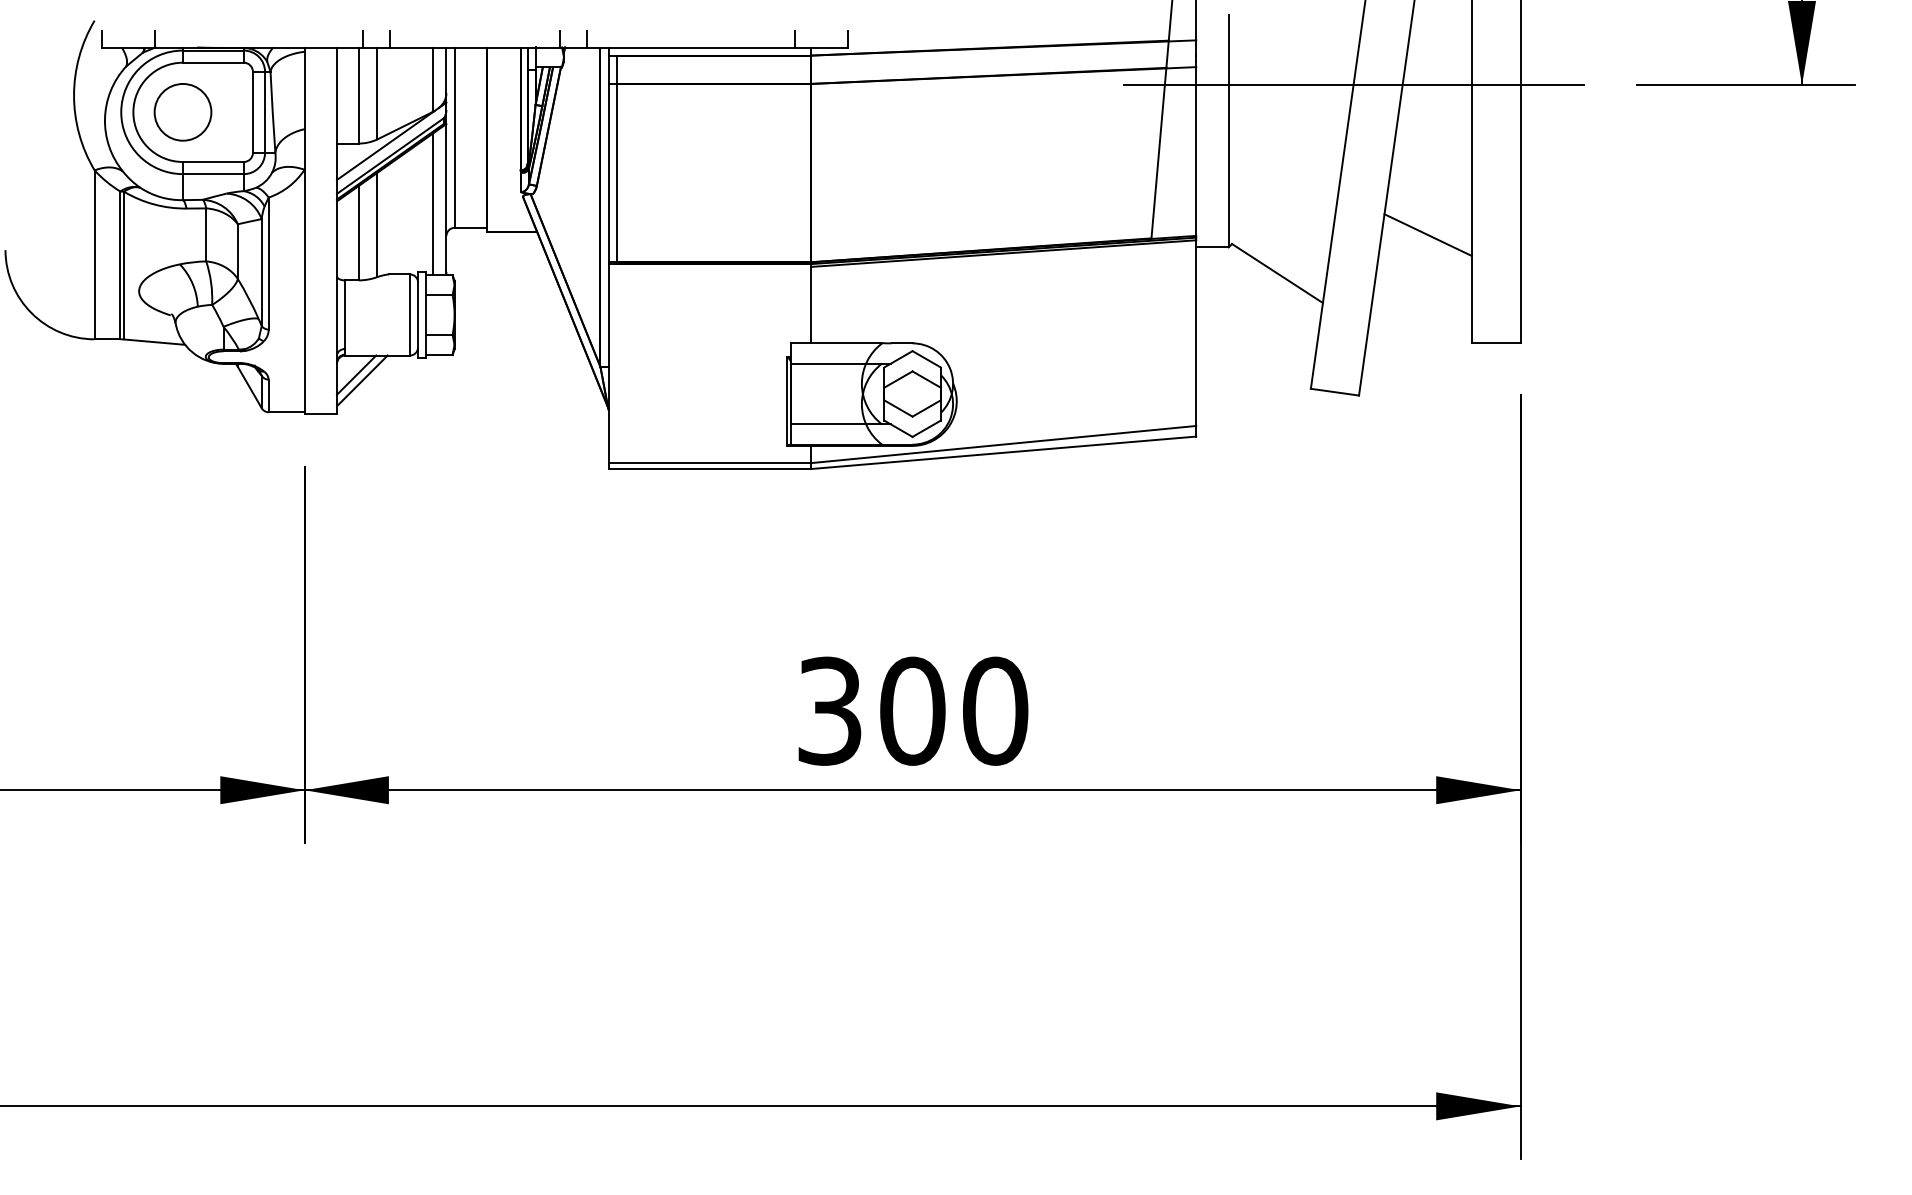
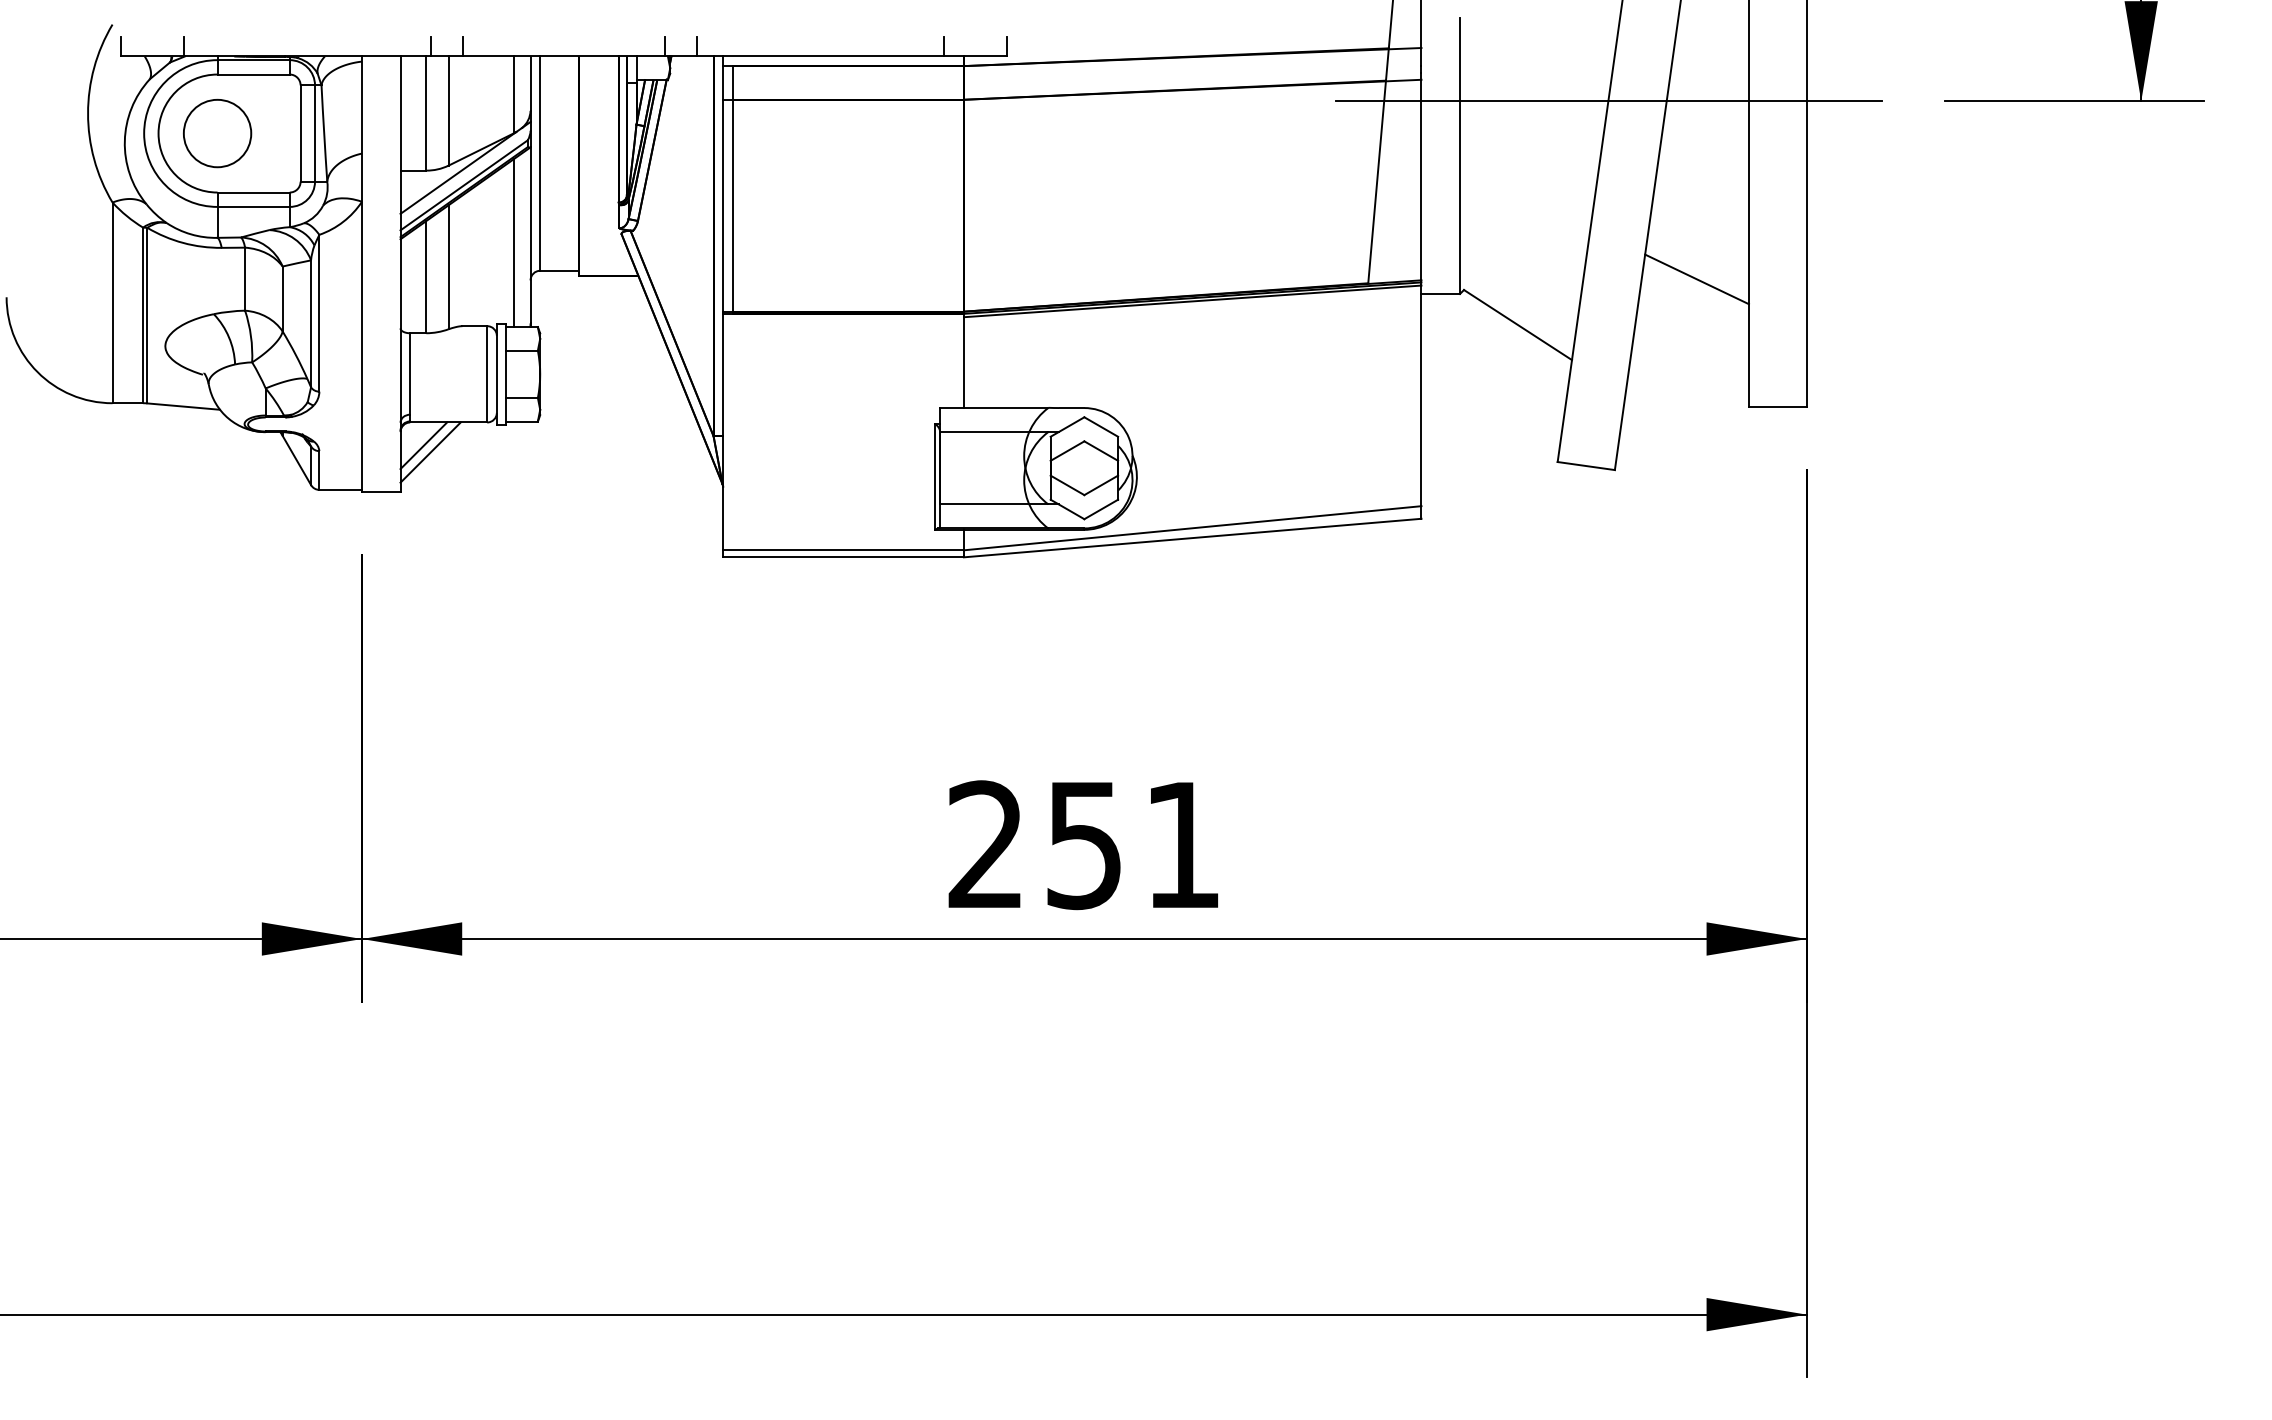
text: (912, 711) -> (1084, 845), 300 -> 251

